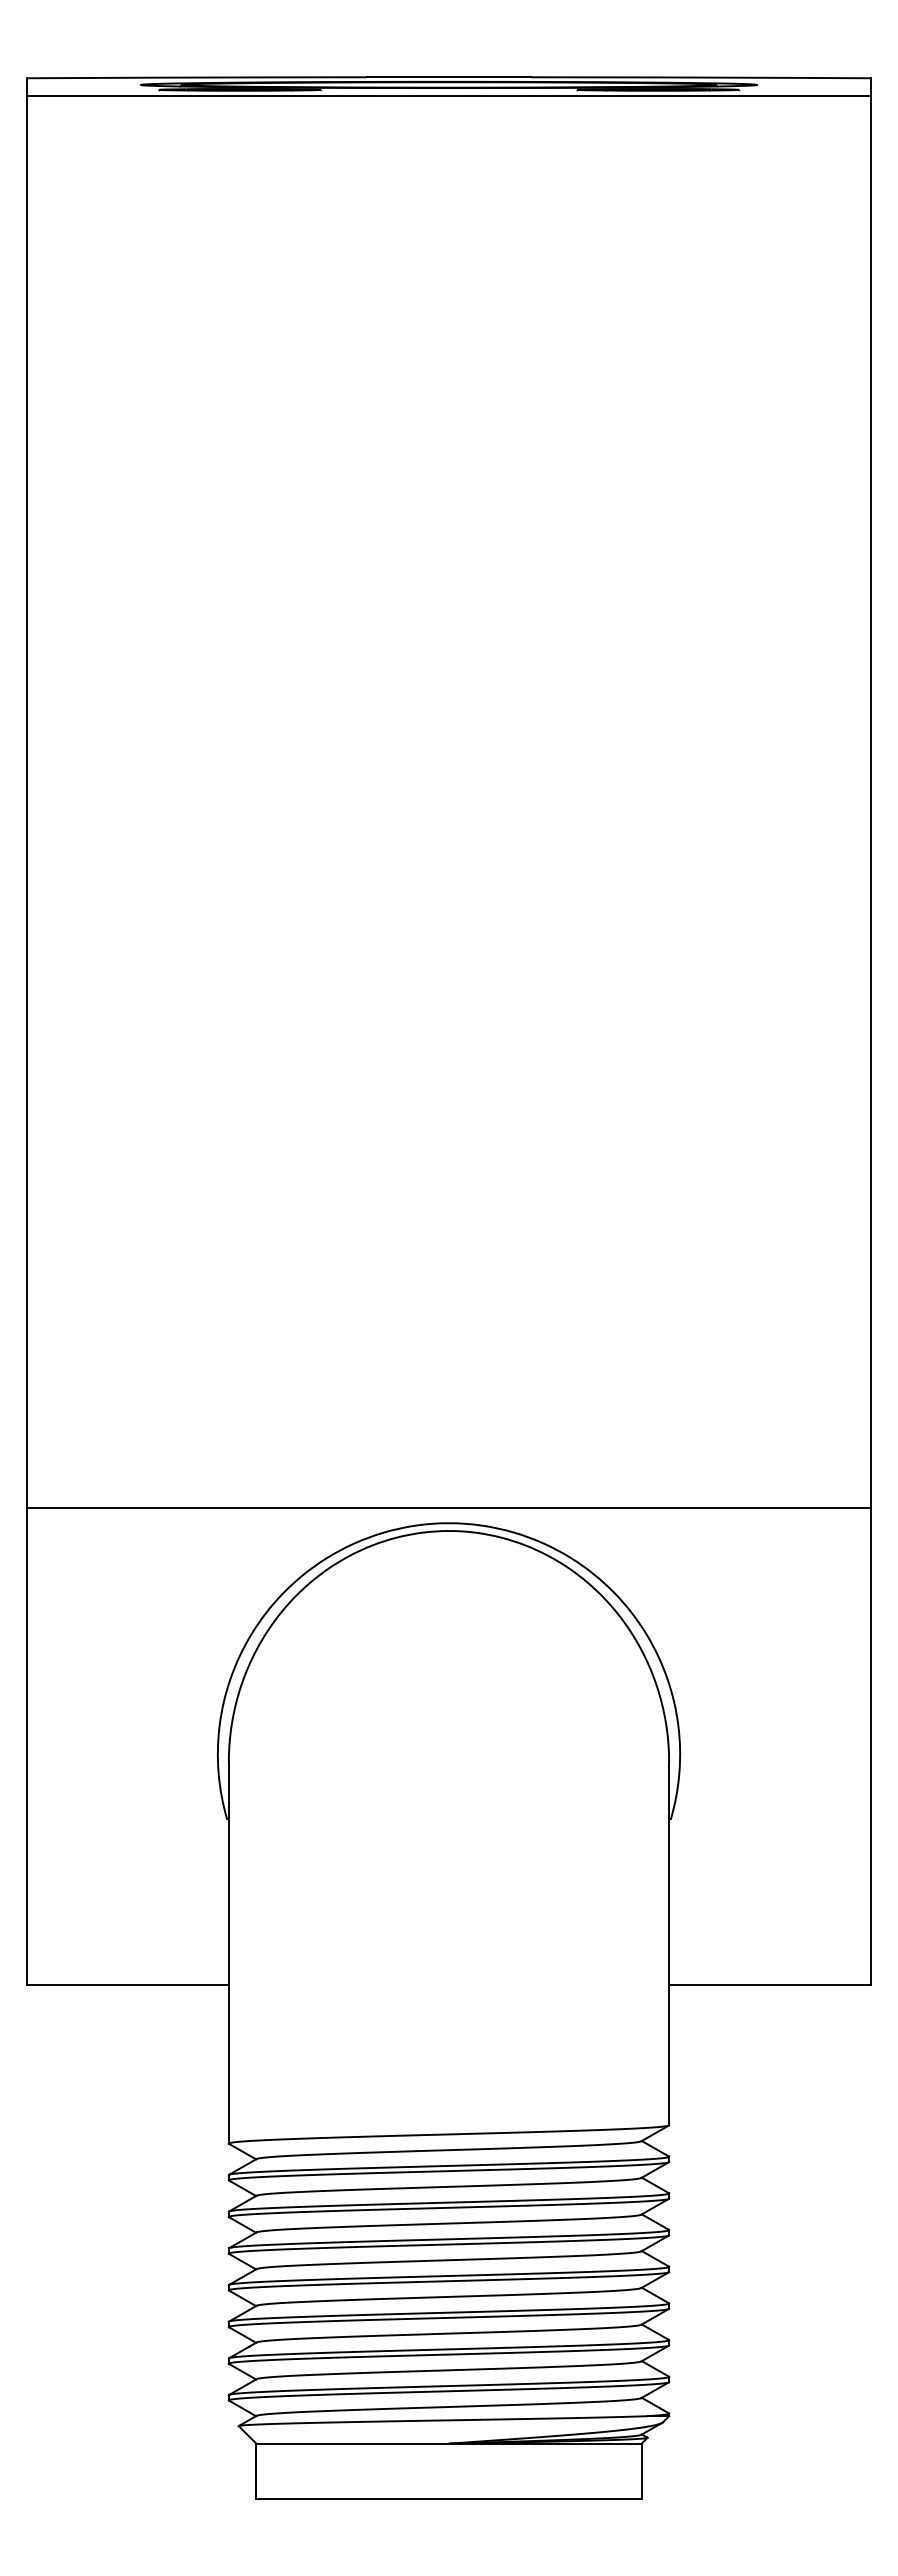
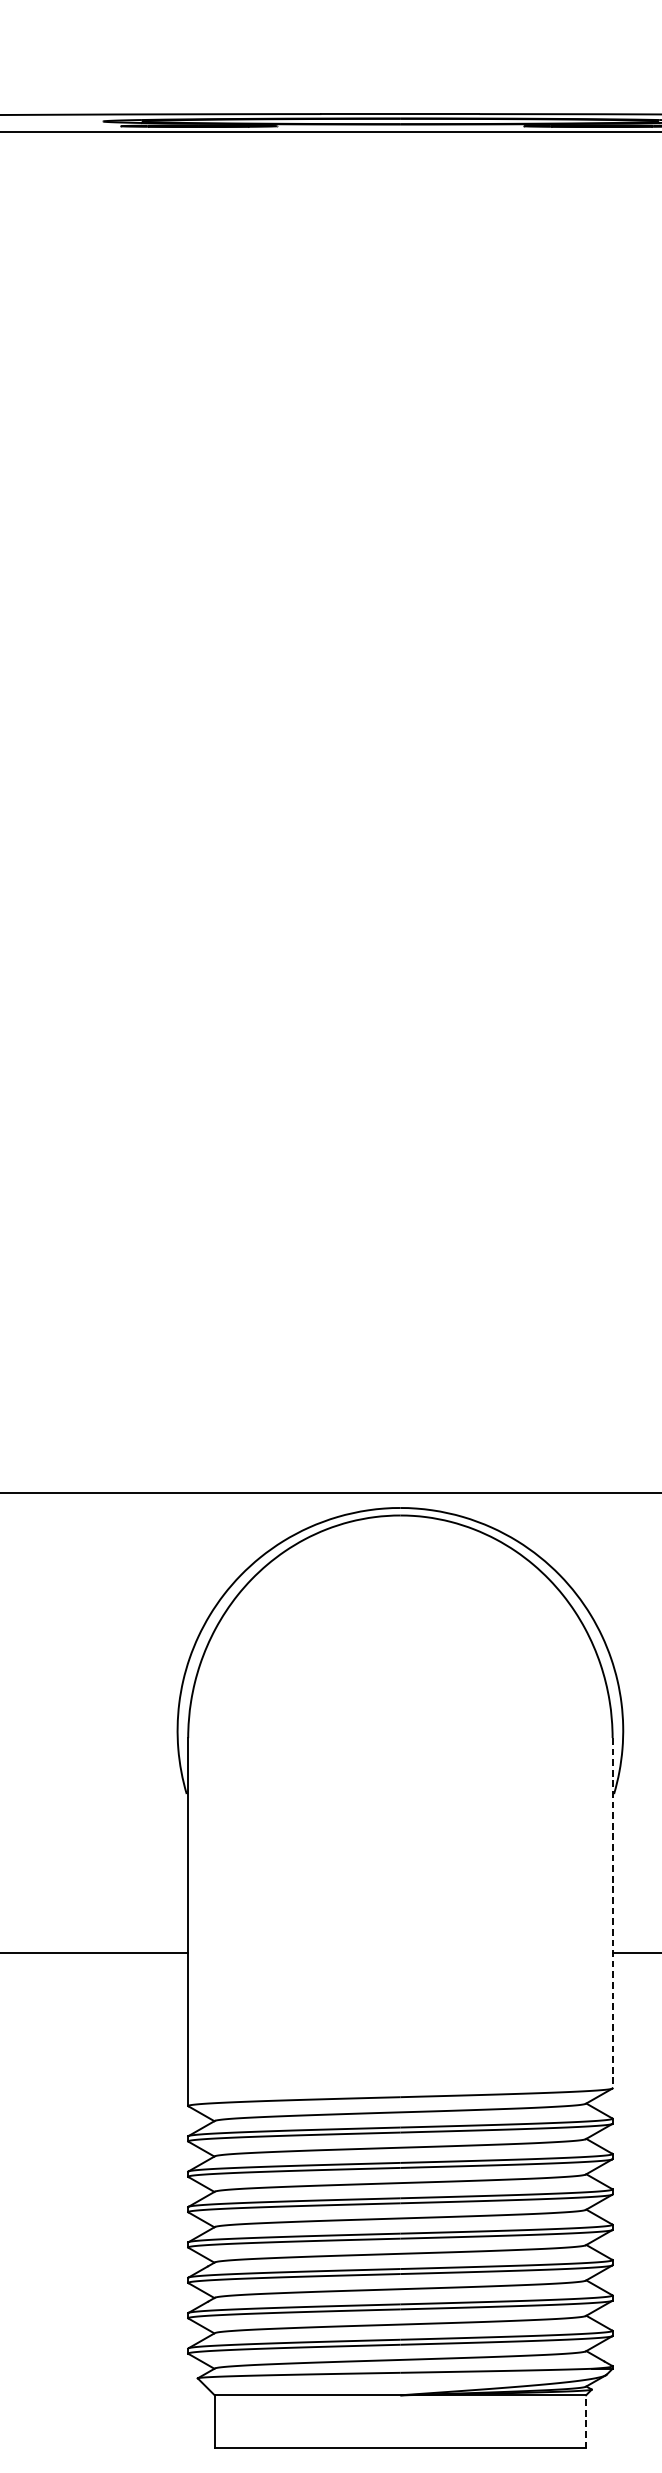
line: (669, 1943) -> (612, 1913), solid -> dashed
line: (641, 2471) -> (585, 2422), solid -> dashed

